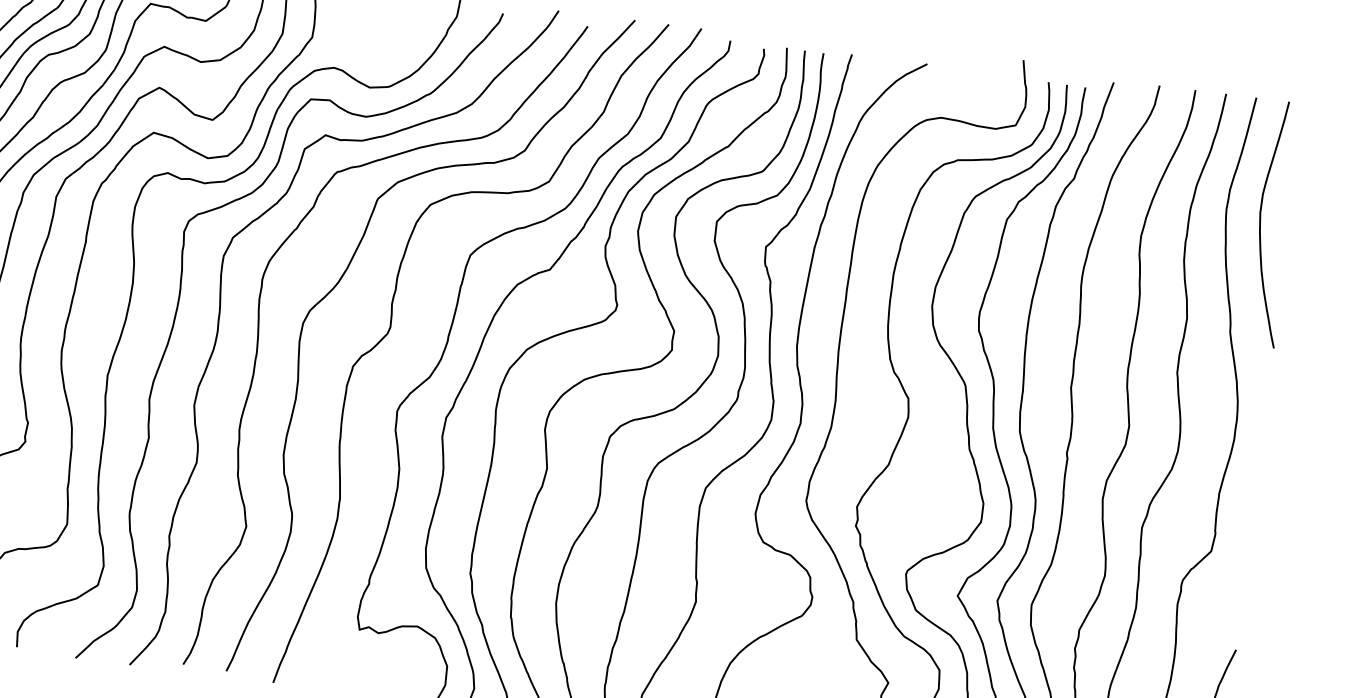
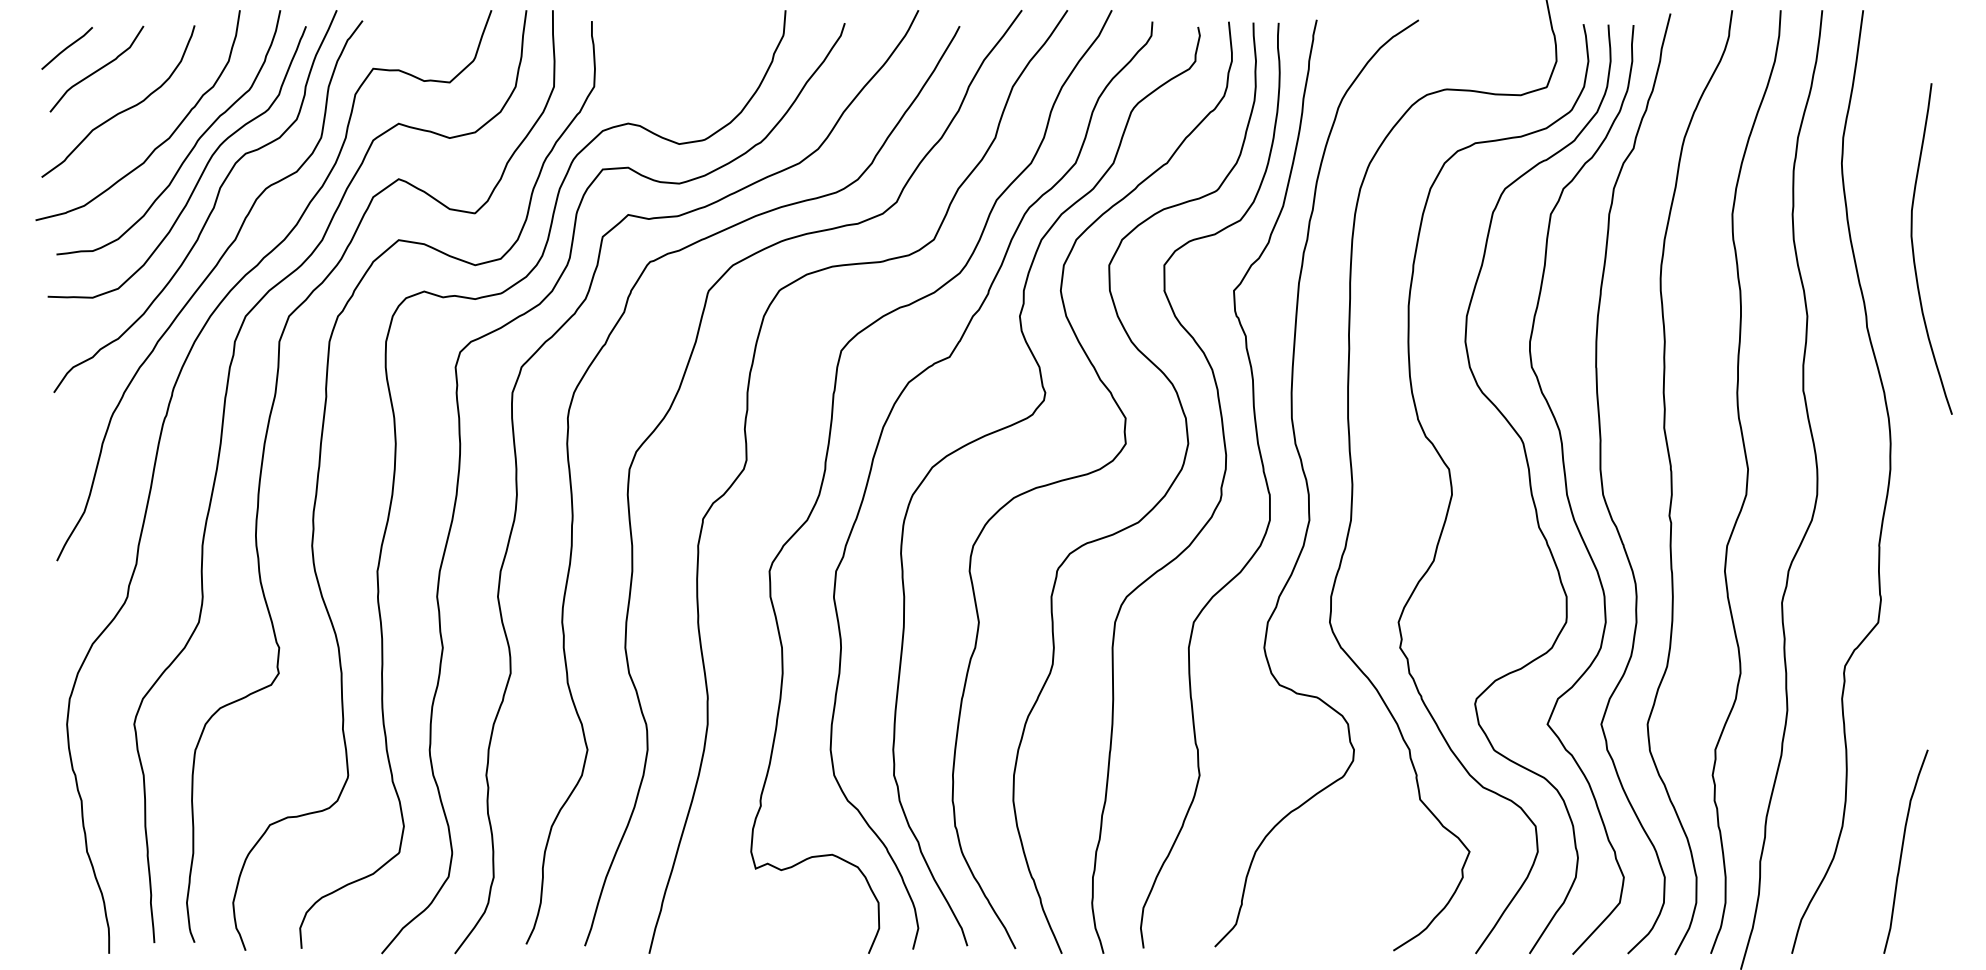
curve: (1261, 225) -> (1914, 252), moved

